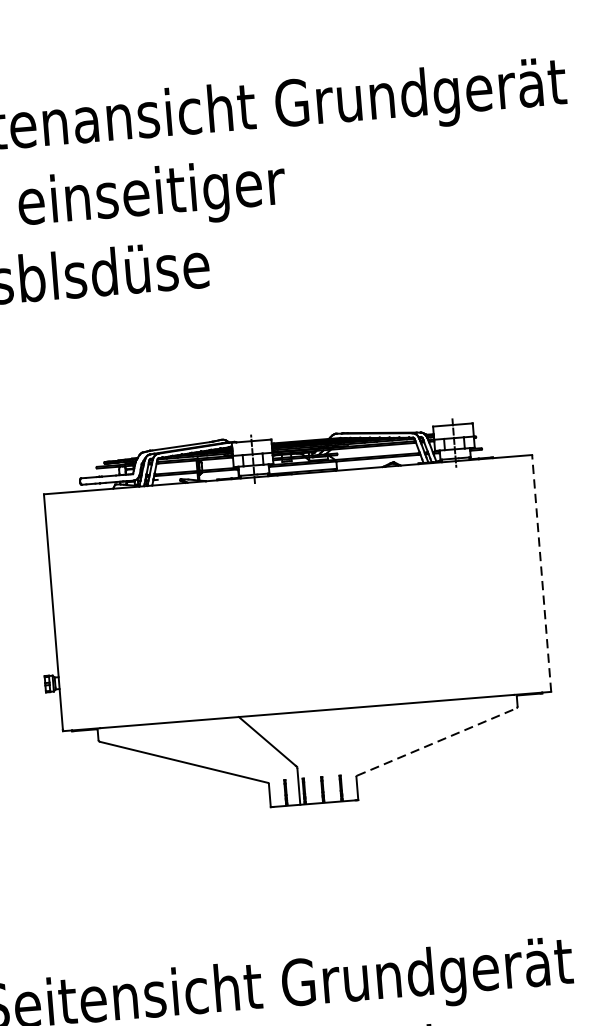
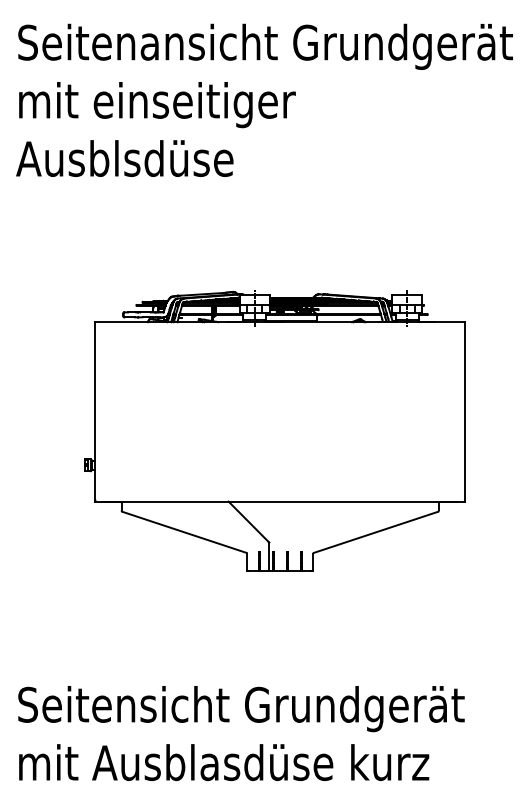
line: (542, 572) -> (465, 411), dashed -> solid
line: (437, 742) -> (376, 532), dashed -> solid

